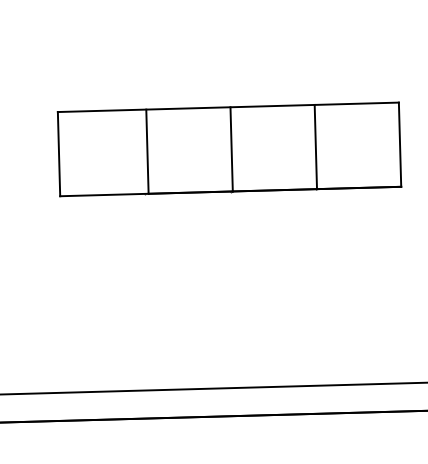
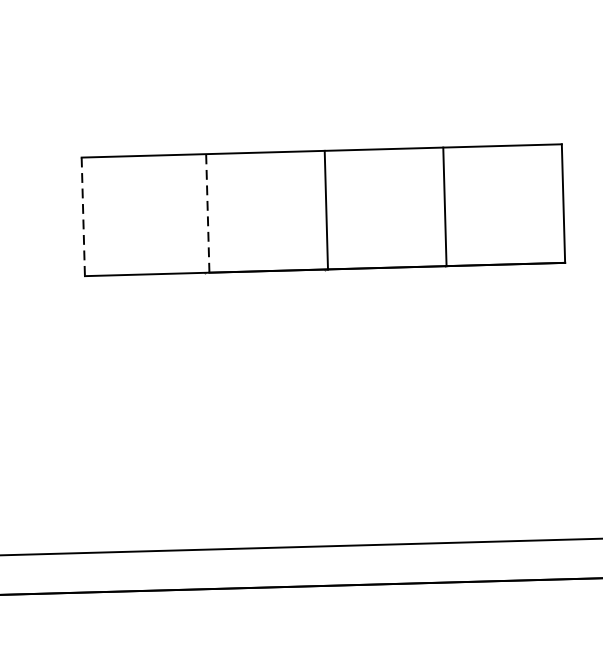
line: (147, 151) -> (207, 213), solid -> dashed
line: (59, 154) -> (83, 217), solid -> dashed

